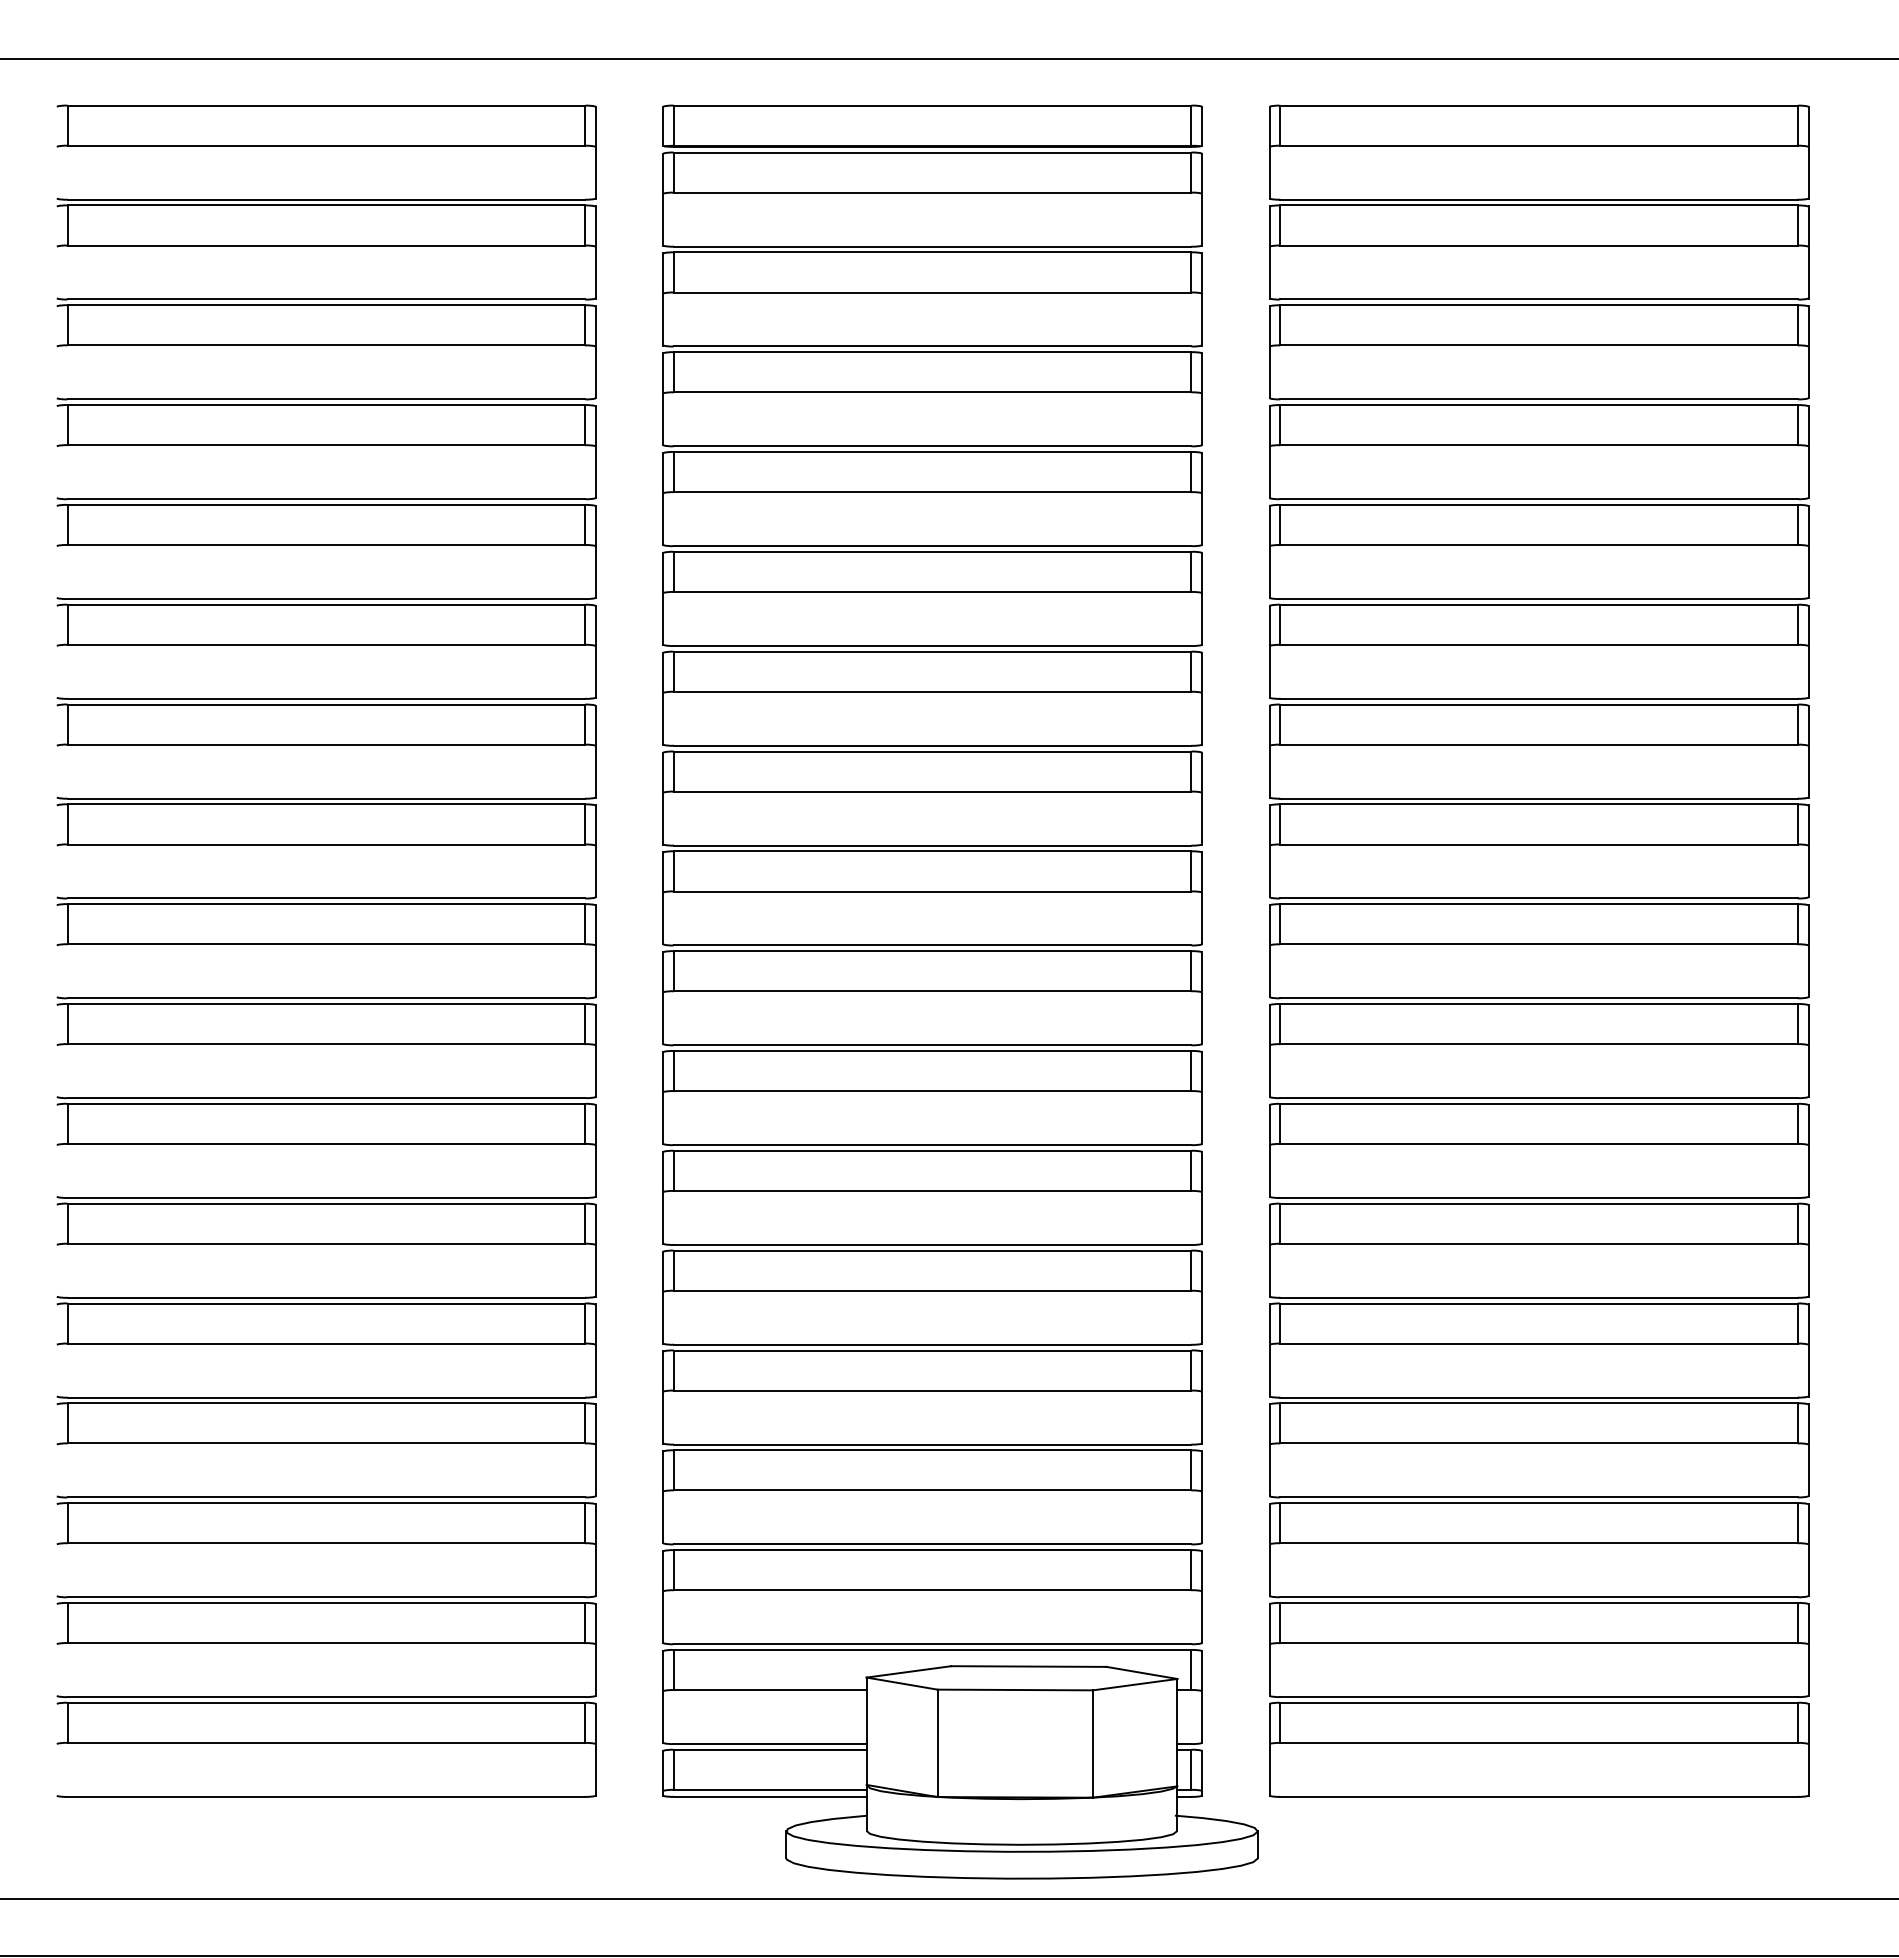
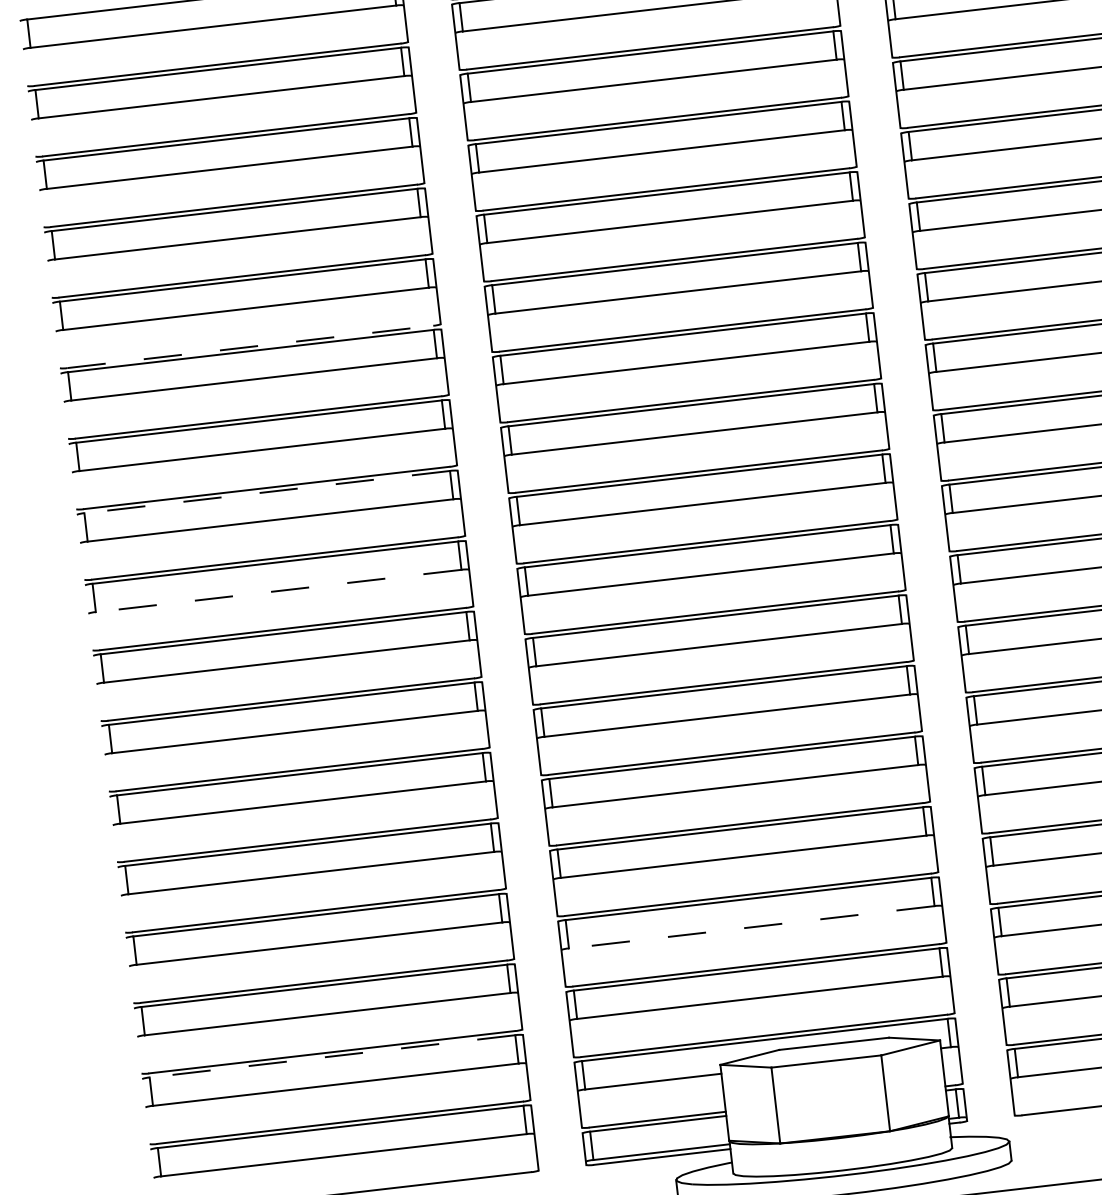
line: (326, 598) -> (250, 346), solid -> dashed
line: (326, 804) -> (267, 492), solid -> dashed
line: (326, 944) -> (278, 591), solid -> dashed
line: (932, 1490) -> (751, 927), solid -> dashed
line: (326, 1603) -> (332, 1056), solid -> dashed

